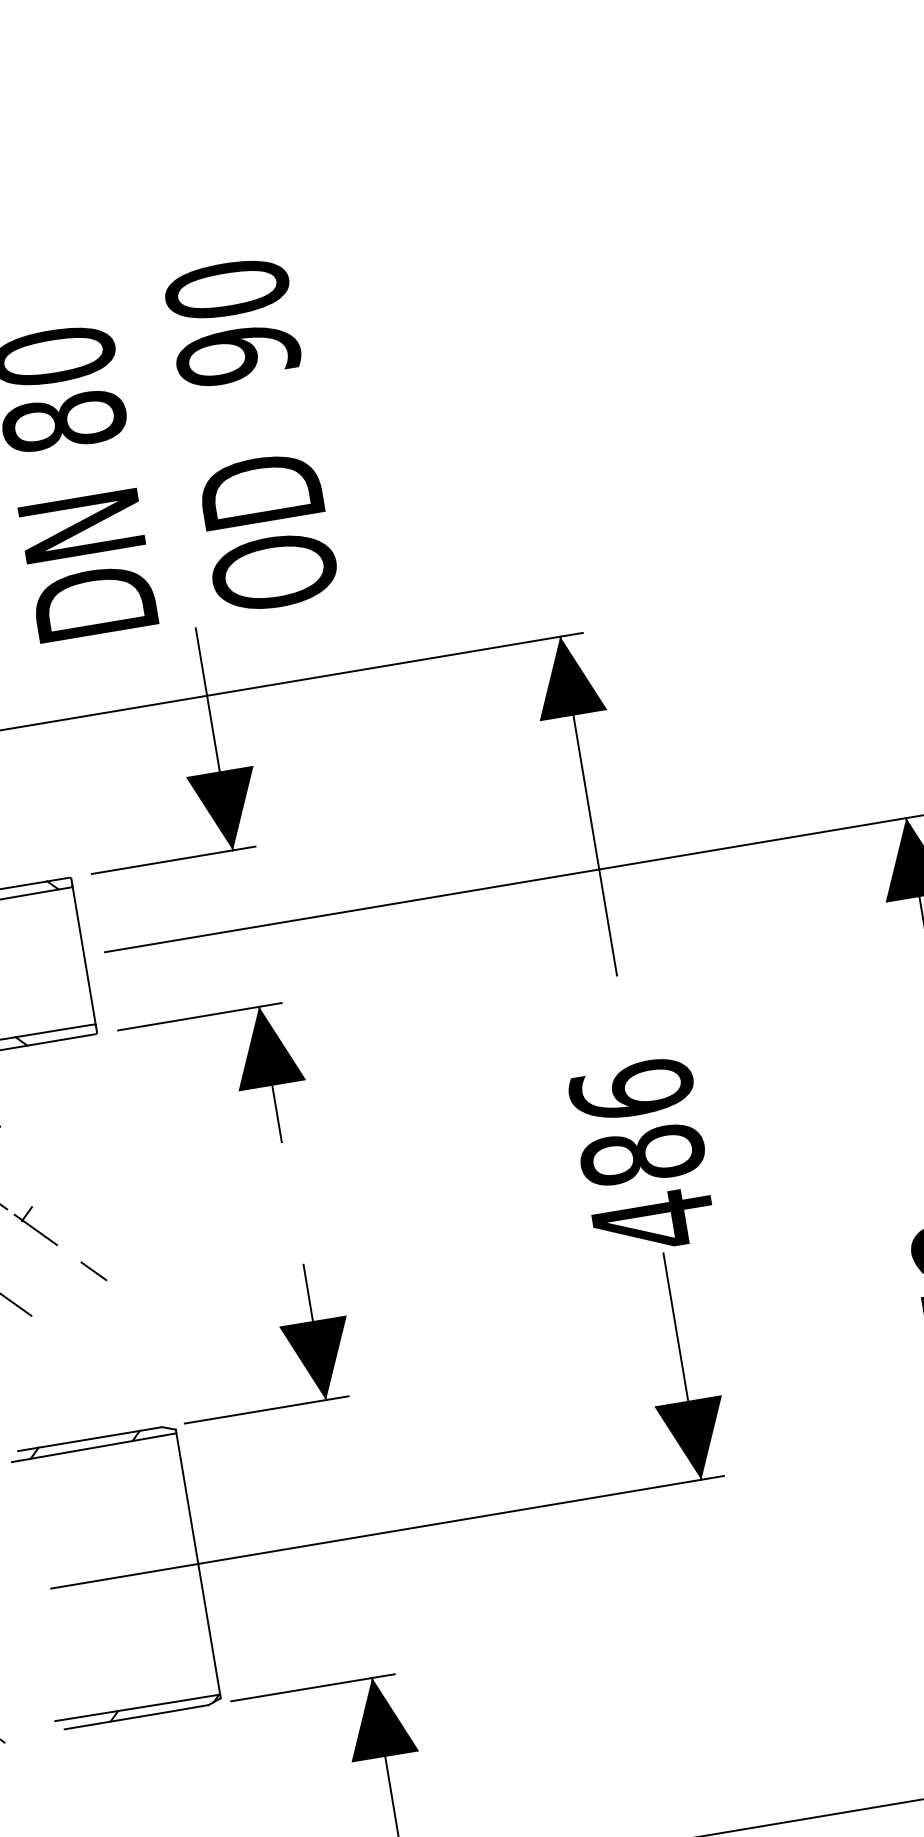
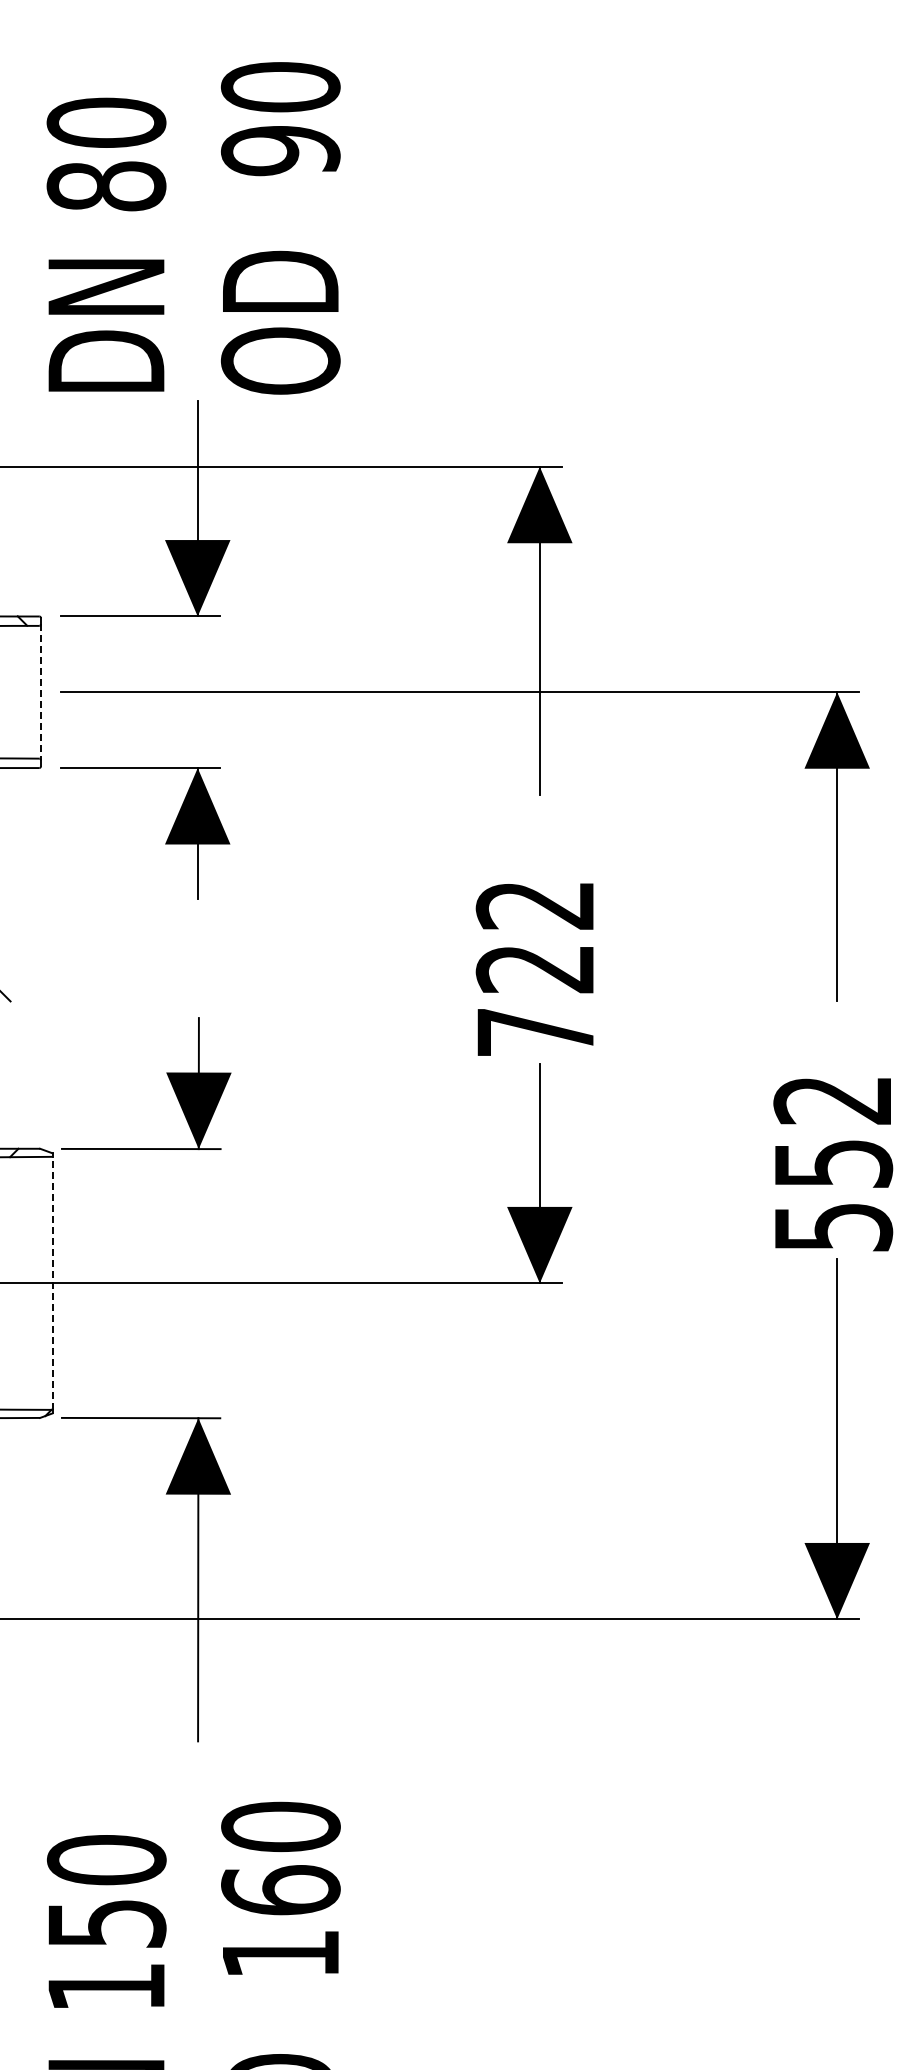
line: (83, 956) -> (40, 692), solid -> dashed
text: (642, 1156) -> (535, 969), 486 -> 722
line: (198, 1564) -> (52, 1283), solid -> dashed

